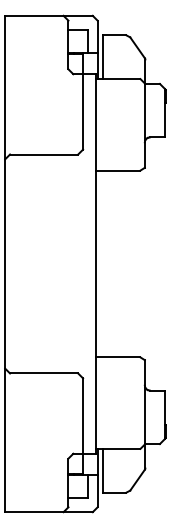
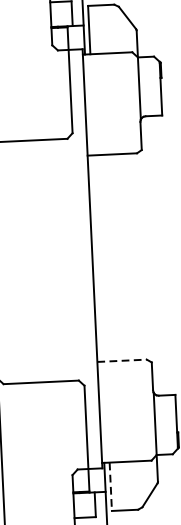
line: (118, 357) -> (122, 360), solid -> dashed
line: (102, 470) -> (110, 486), solid -> dashed

